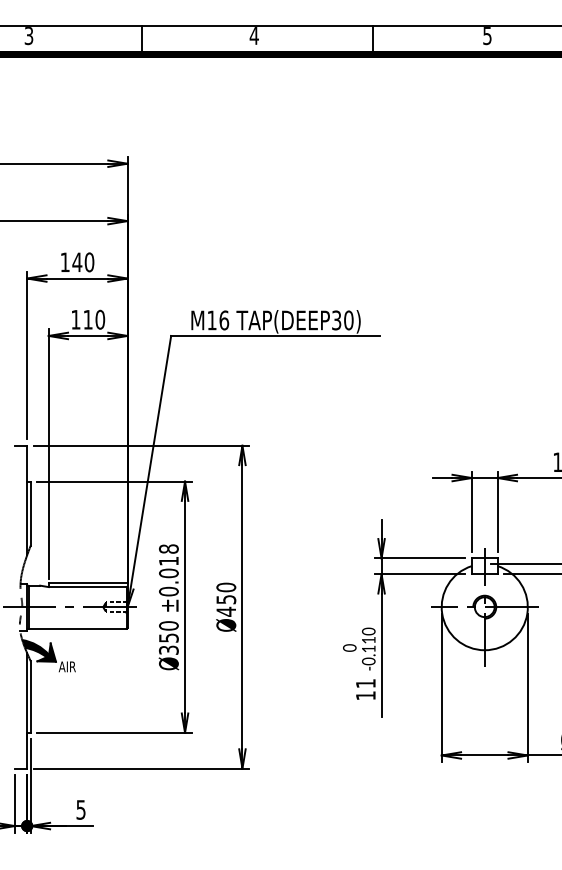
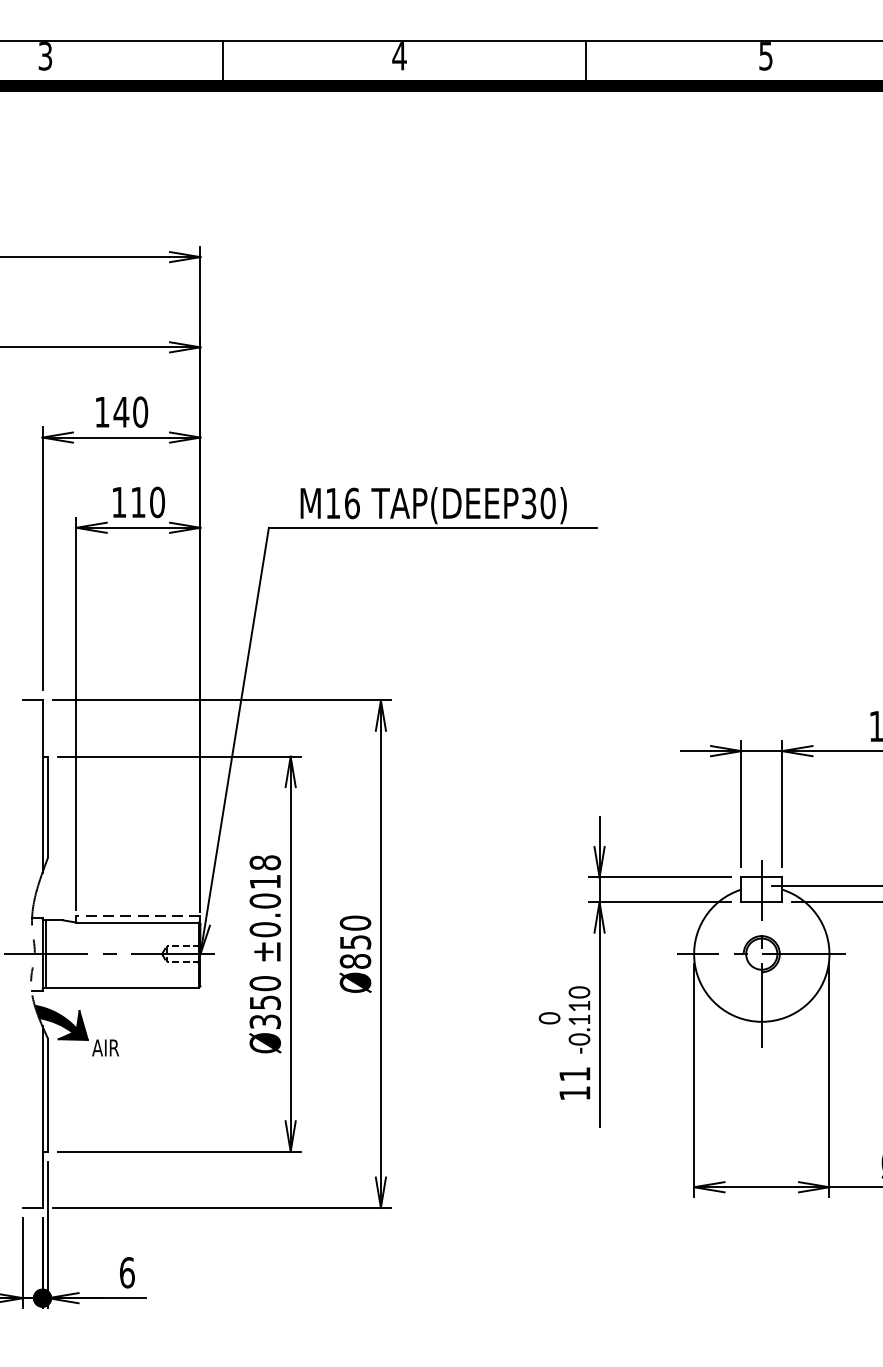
line: (87, 582) -> (137, 915), solid -> dashed
text: (226, 611) -> (355, 960), Ø450 -> Ø850
text: (80, 809) -> (126, 1272), 5 -> 6

